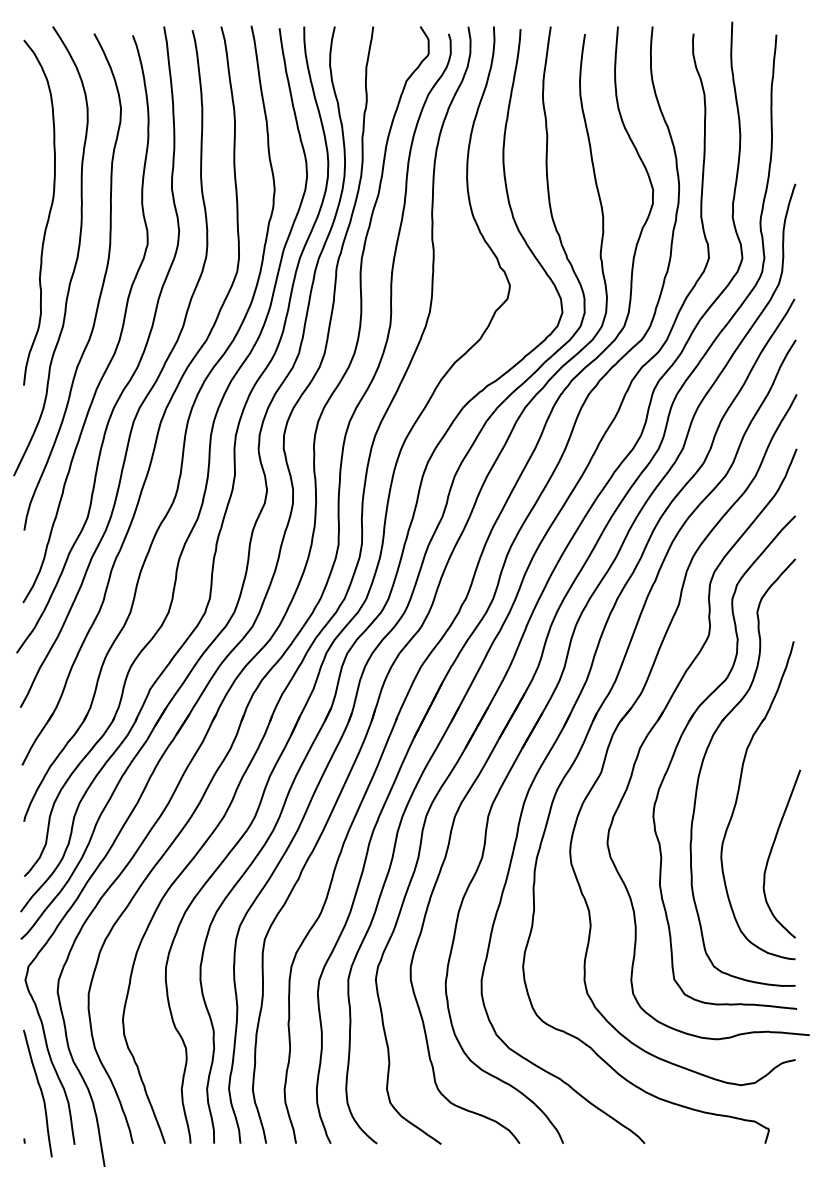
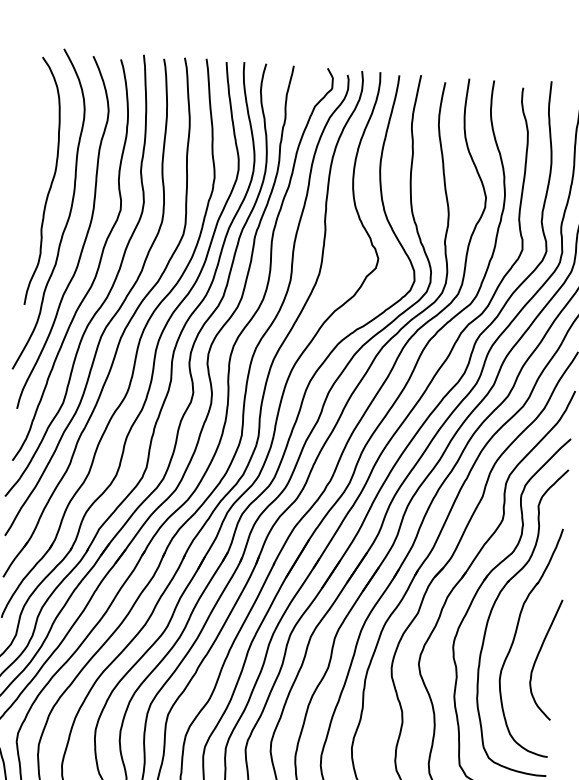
curve: (772, 850) -> (538, 656), moved

